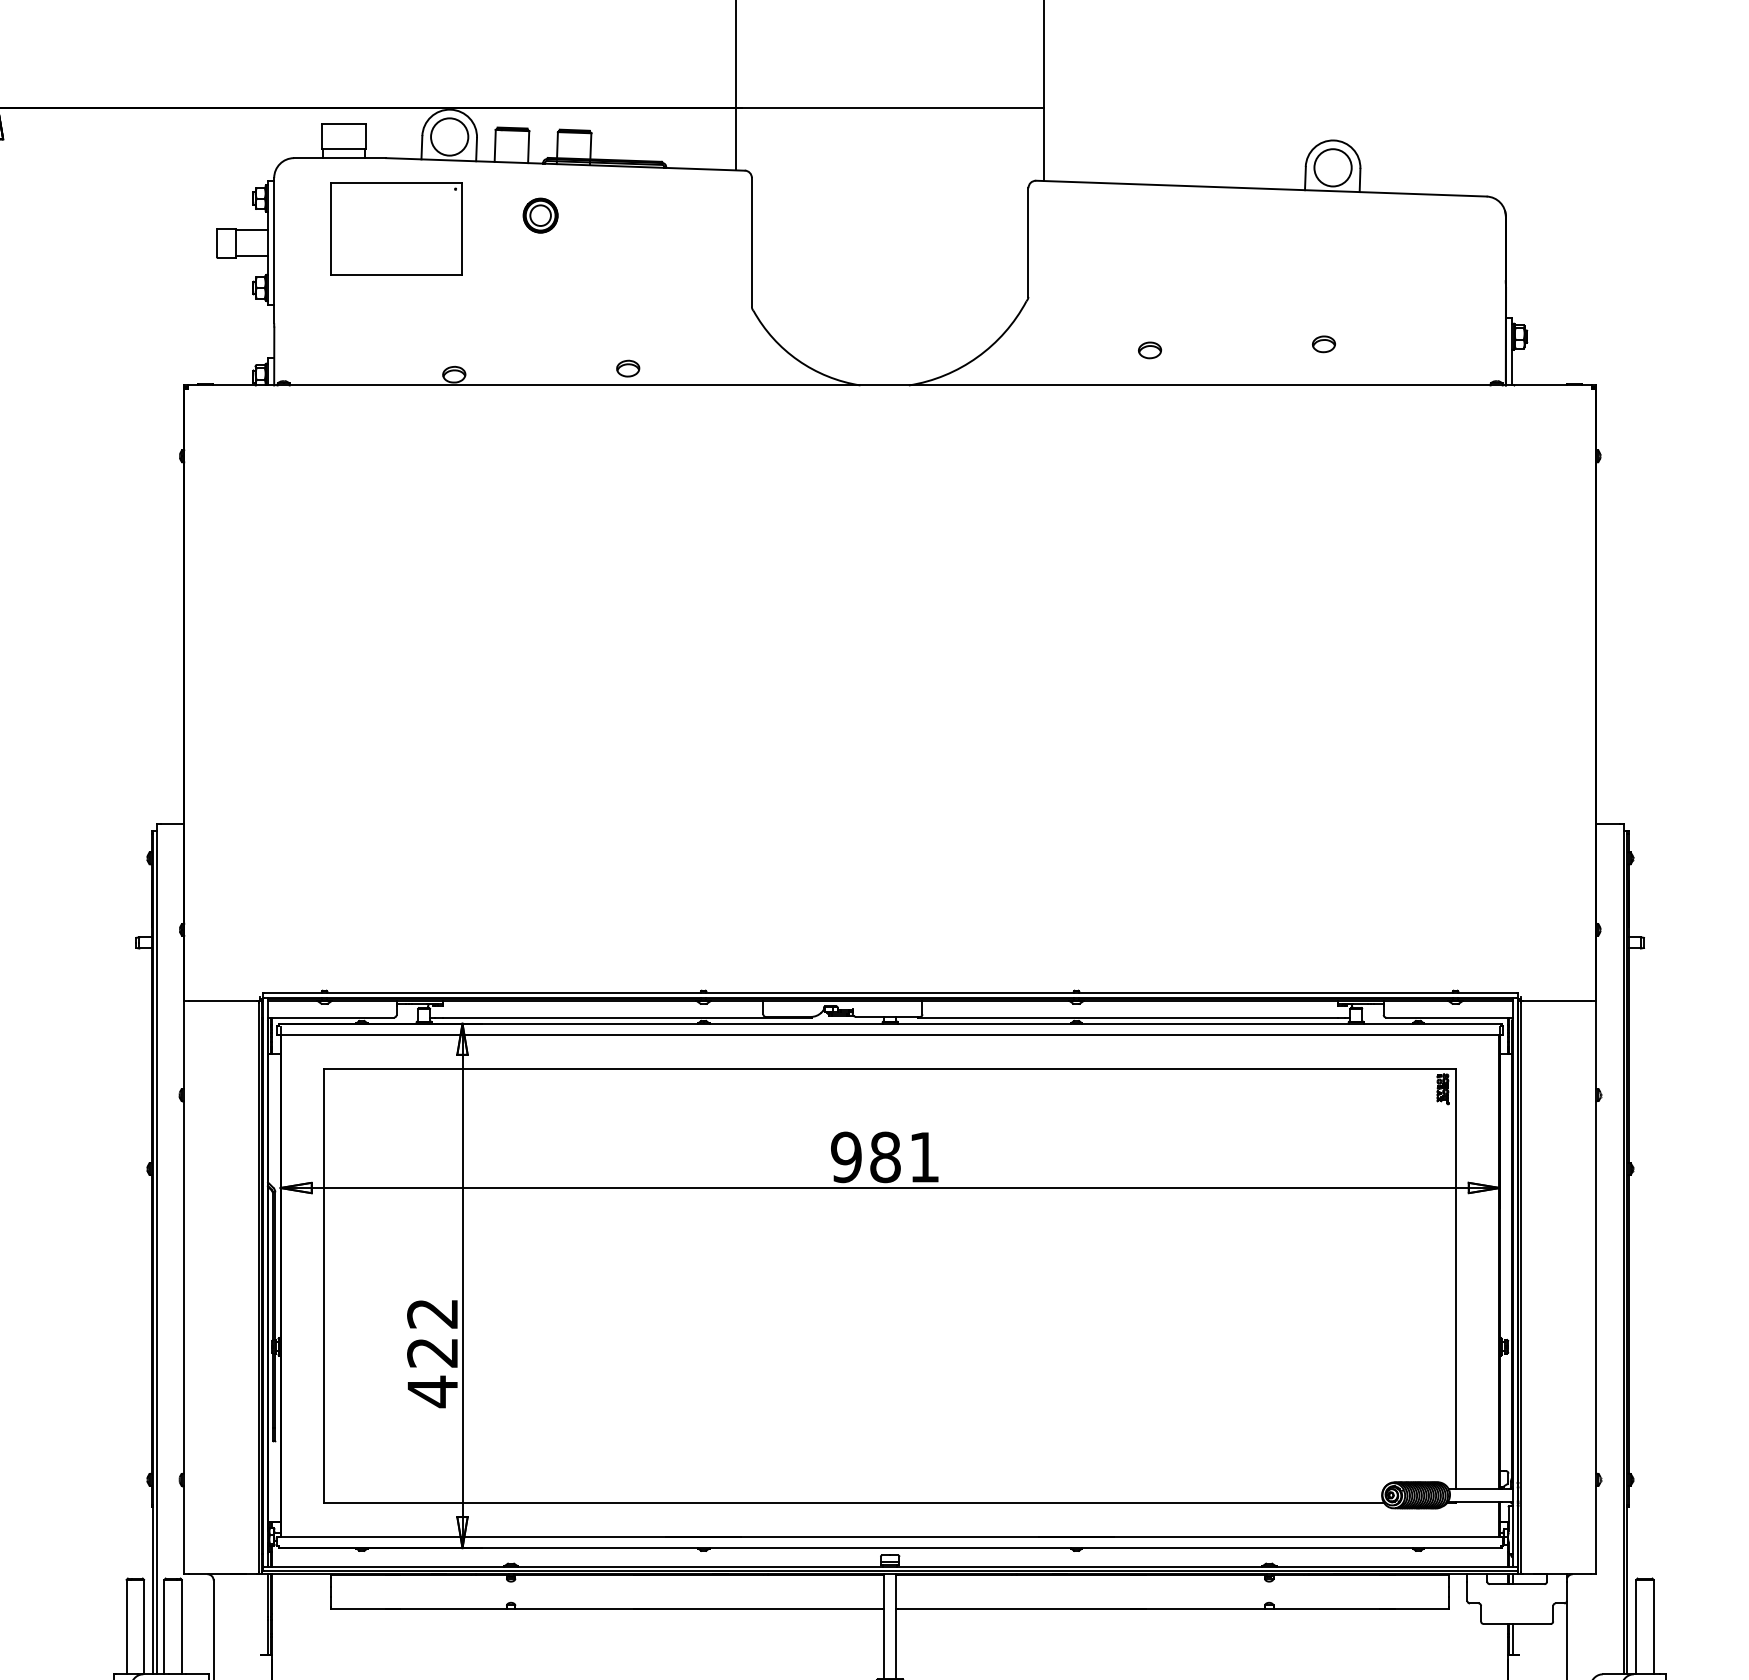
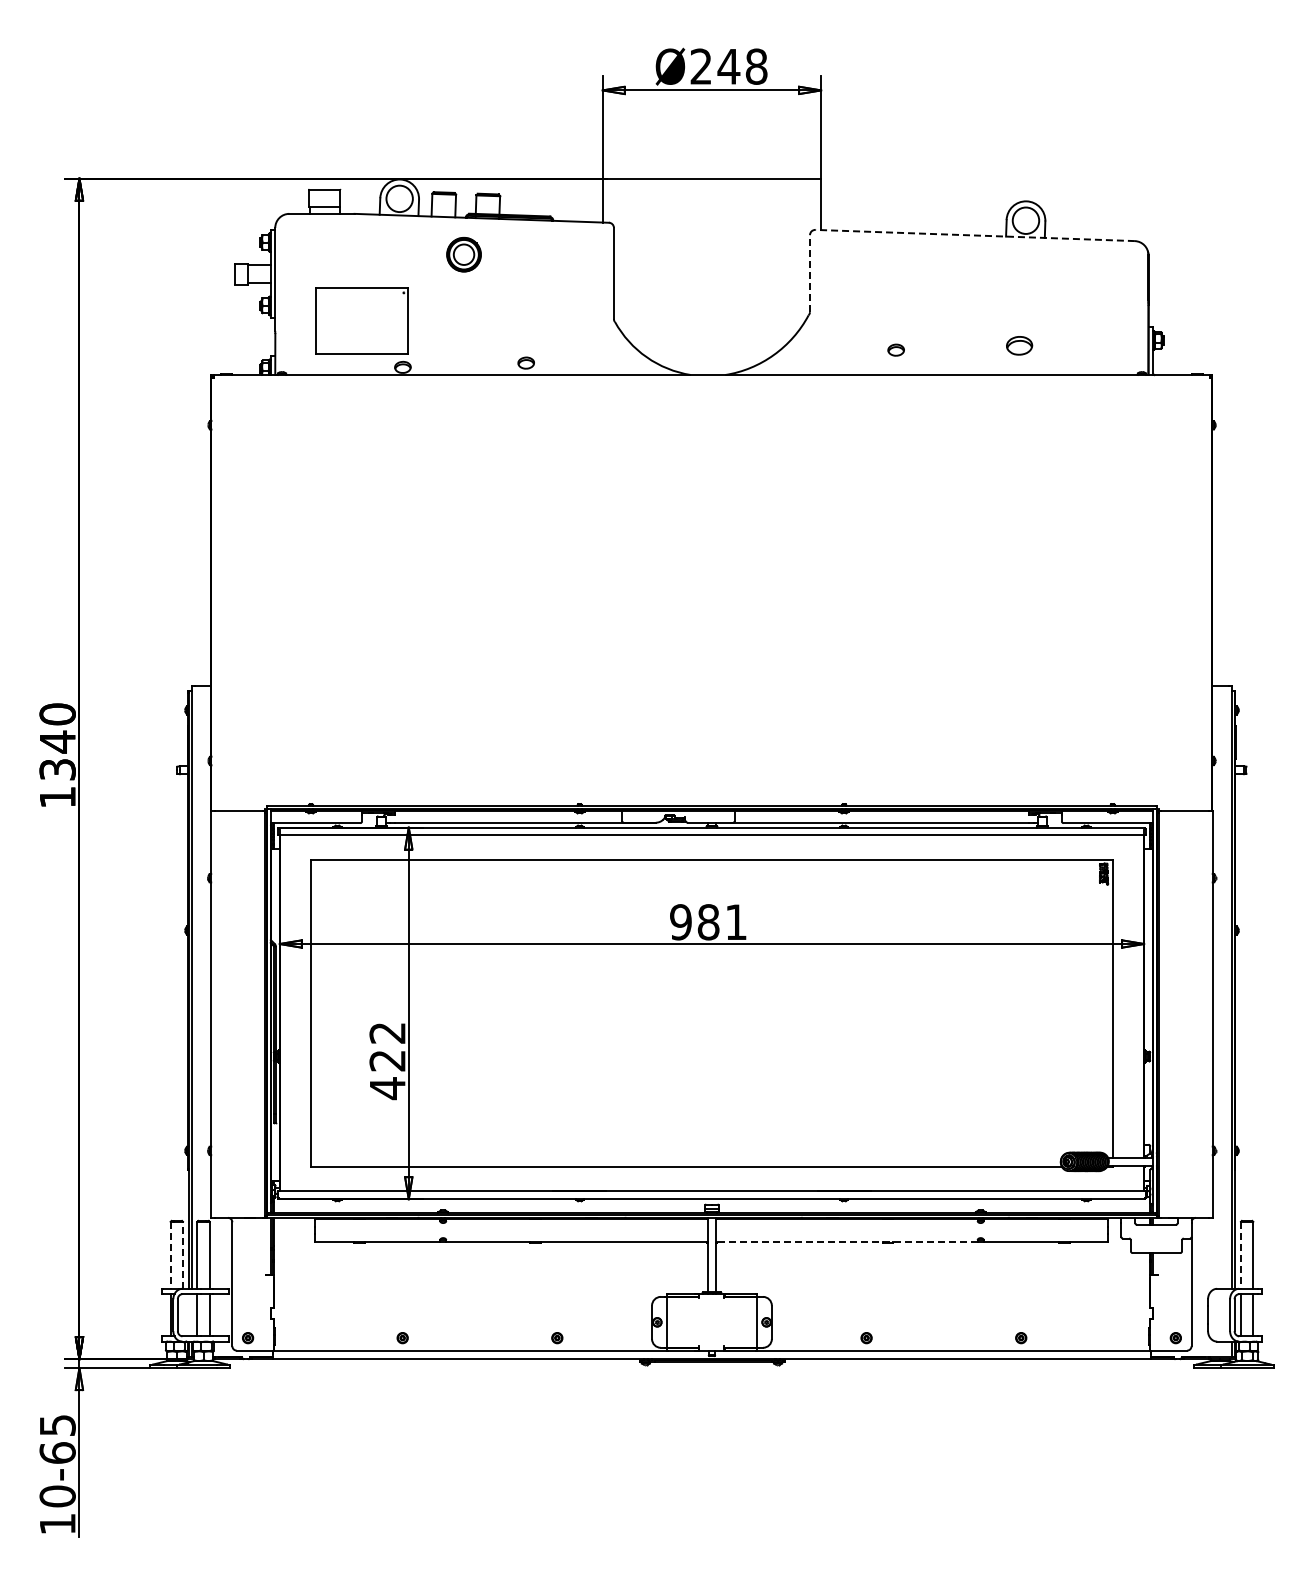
line: (1261, 188) -> (975, 235), solid -> dashed
part: (541, 215) -> (464, 254), size x1.4
part: (395, 228) -> (361, 320), moved
line: (1029, 242) -> (810, 273), solid -> dashed
part: (1323, 343) -> (1019, 345), size x1.6
line: (1079, 1609) -> (846, 1242), solid -> dashed
line: (143, 1625) -> (182, 1254), solid -> dashed
line: (126, 1627) -> (170, 1255), solid -> dashed
line: (1635, 1627) -> (1240, 1255), solid -> dashed

